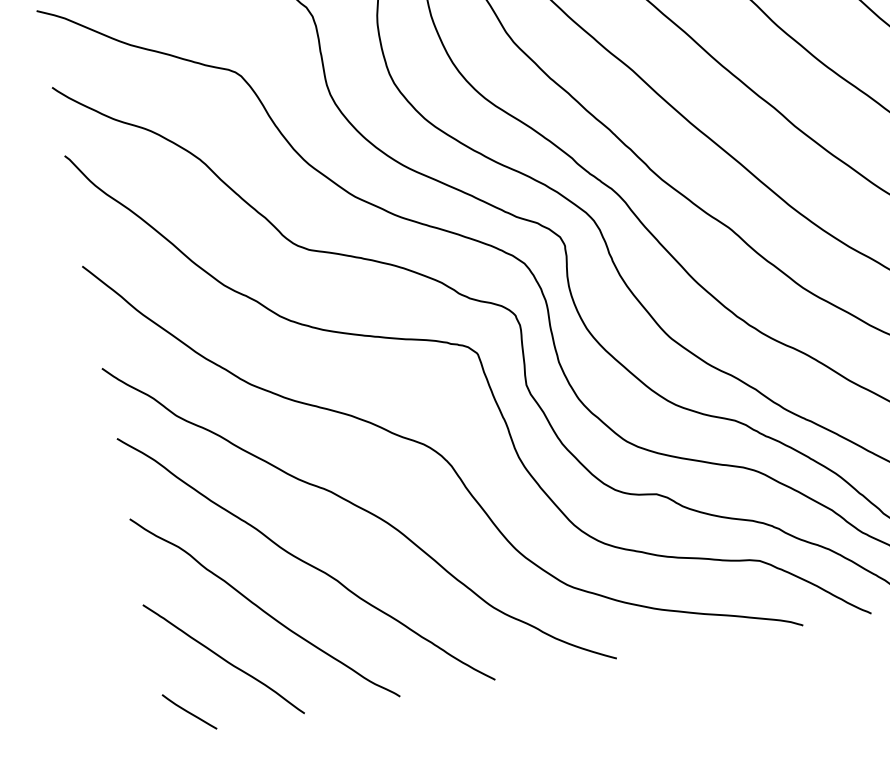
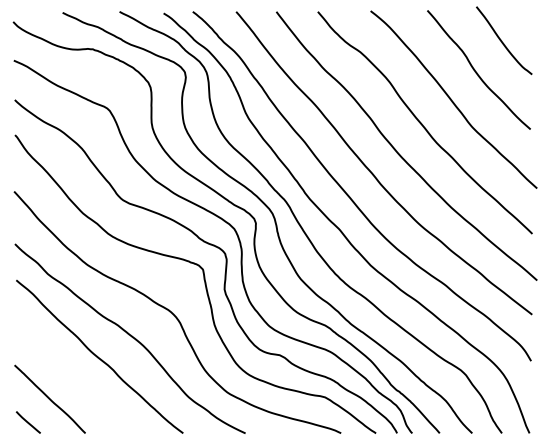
curve: (263, 608) -> (74, 377), removed

